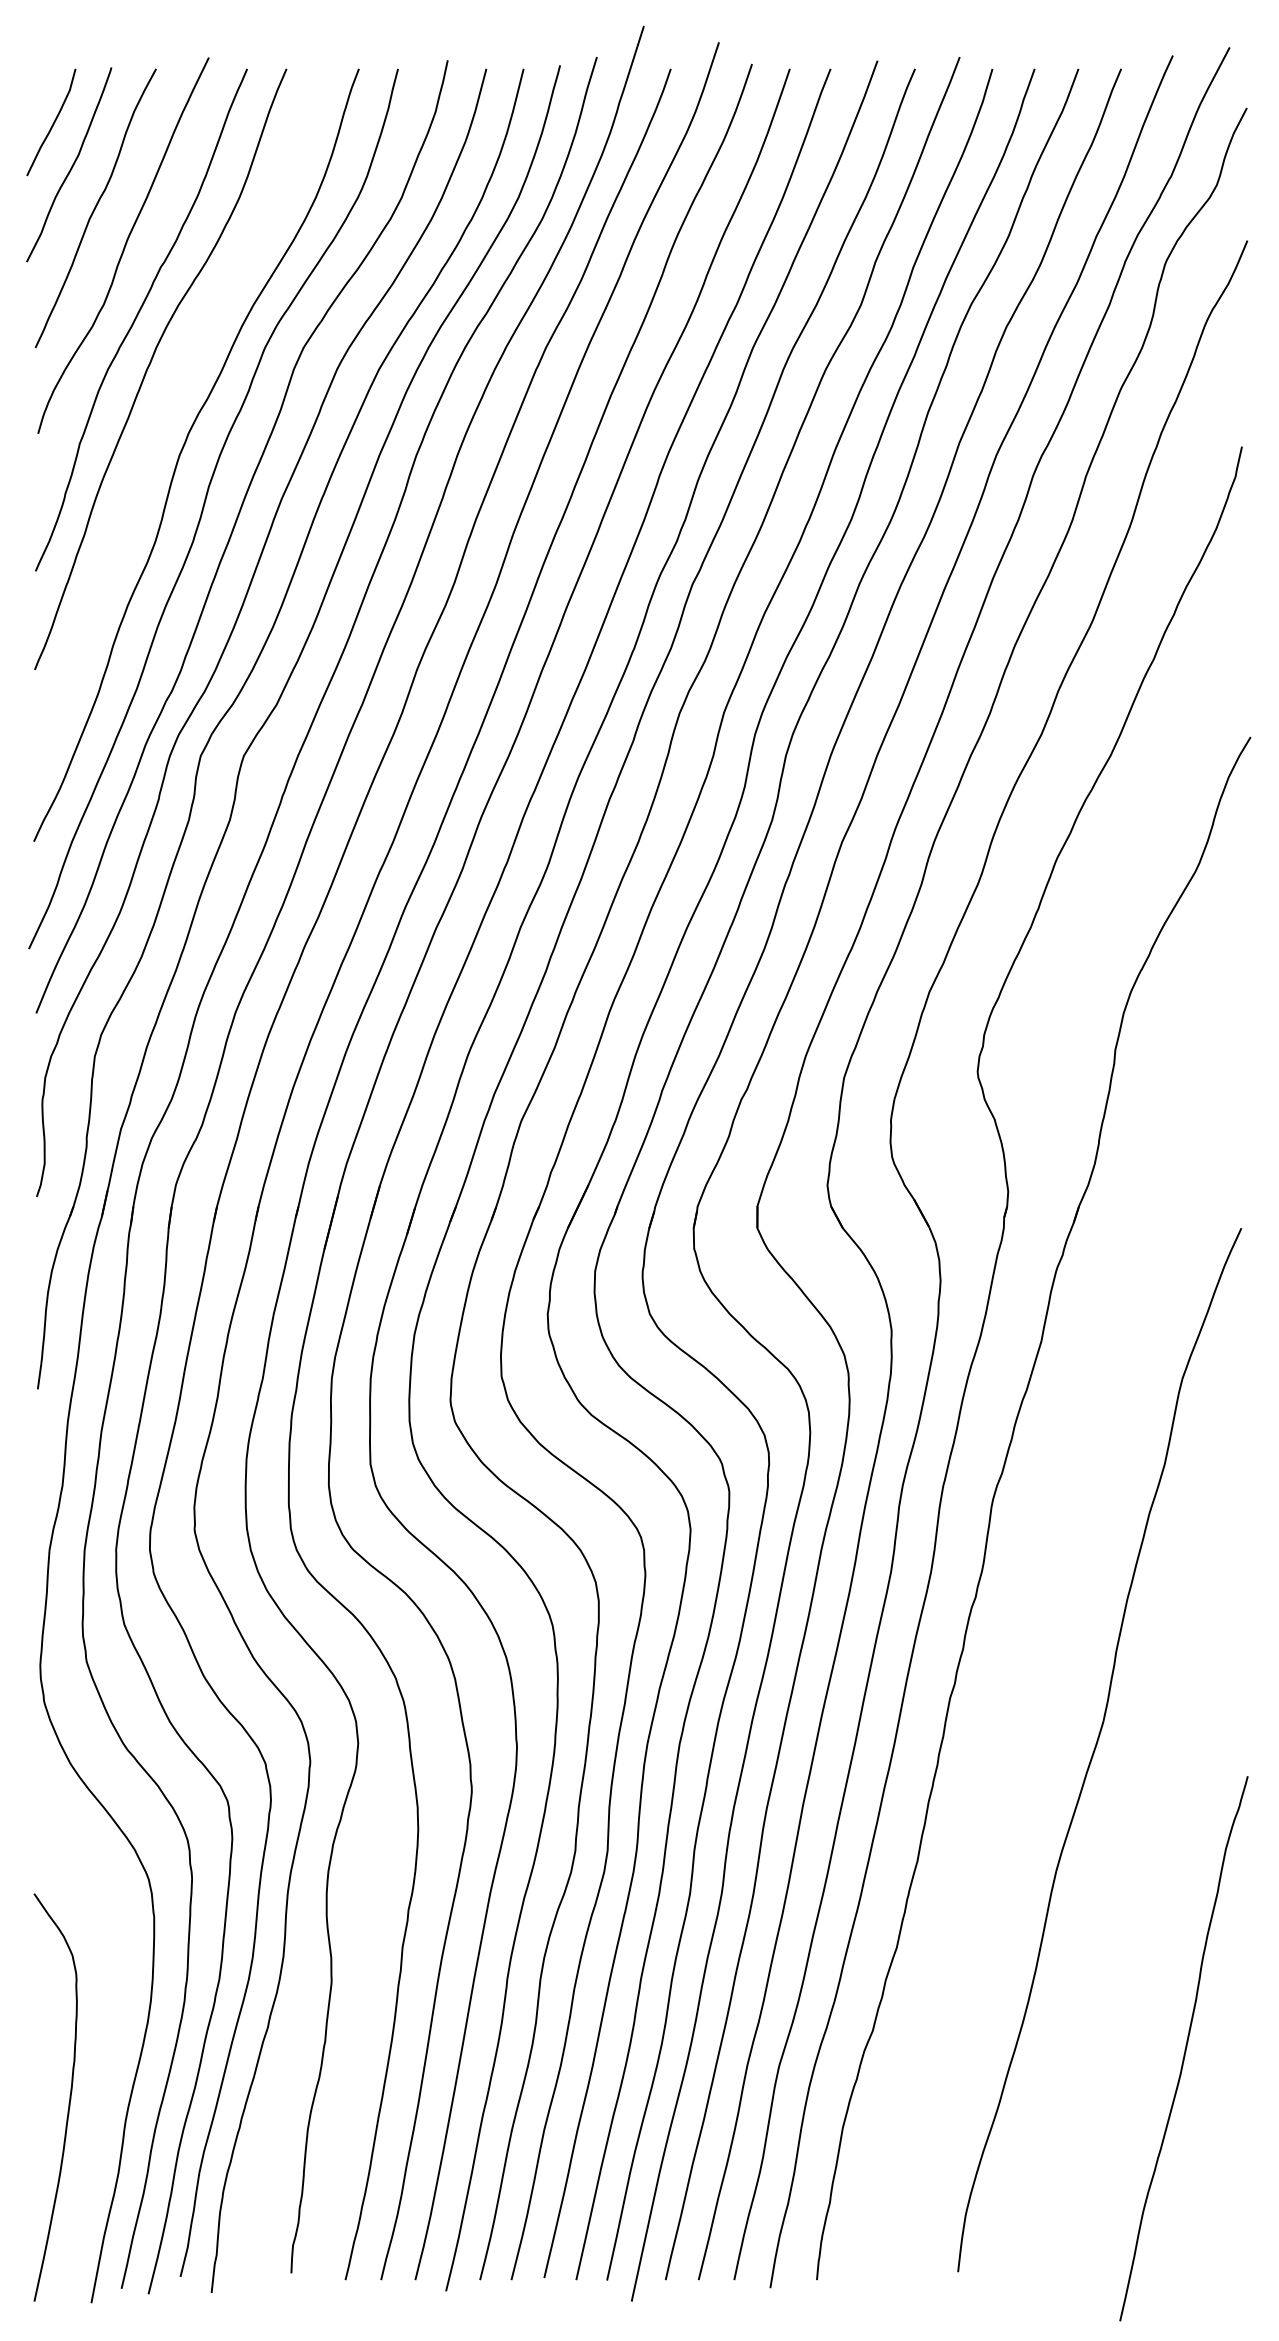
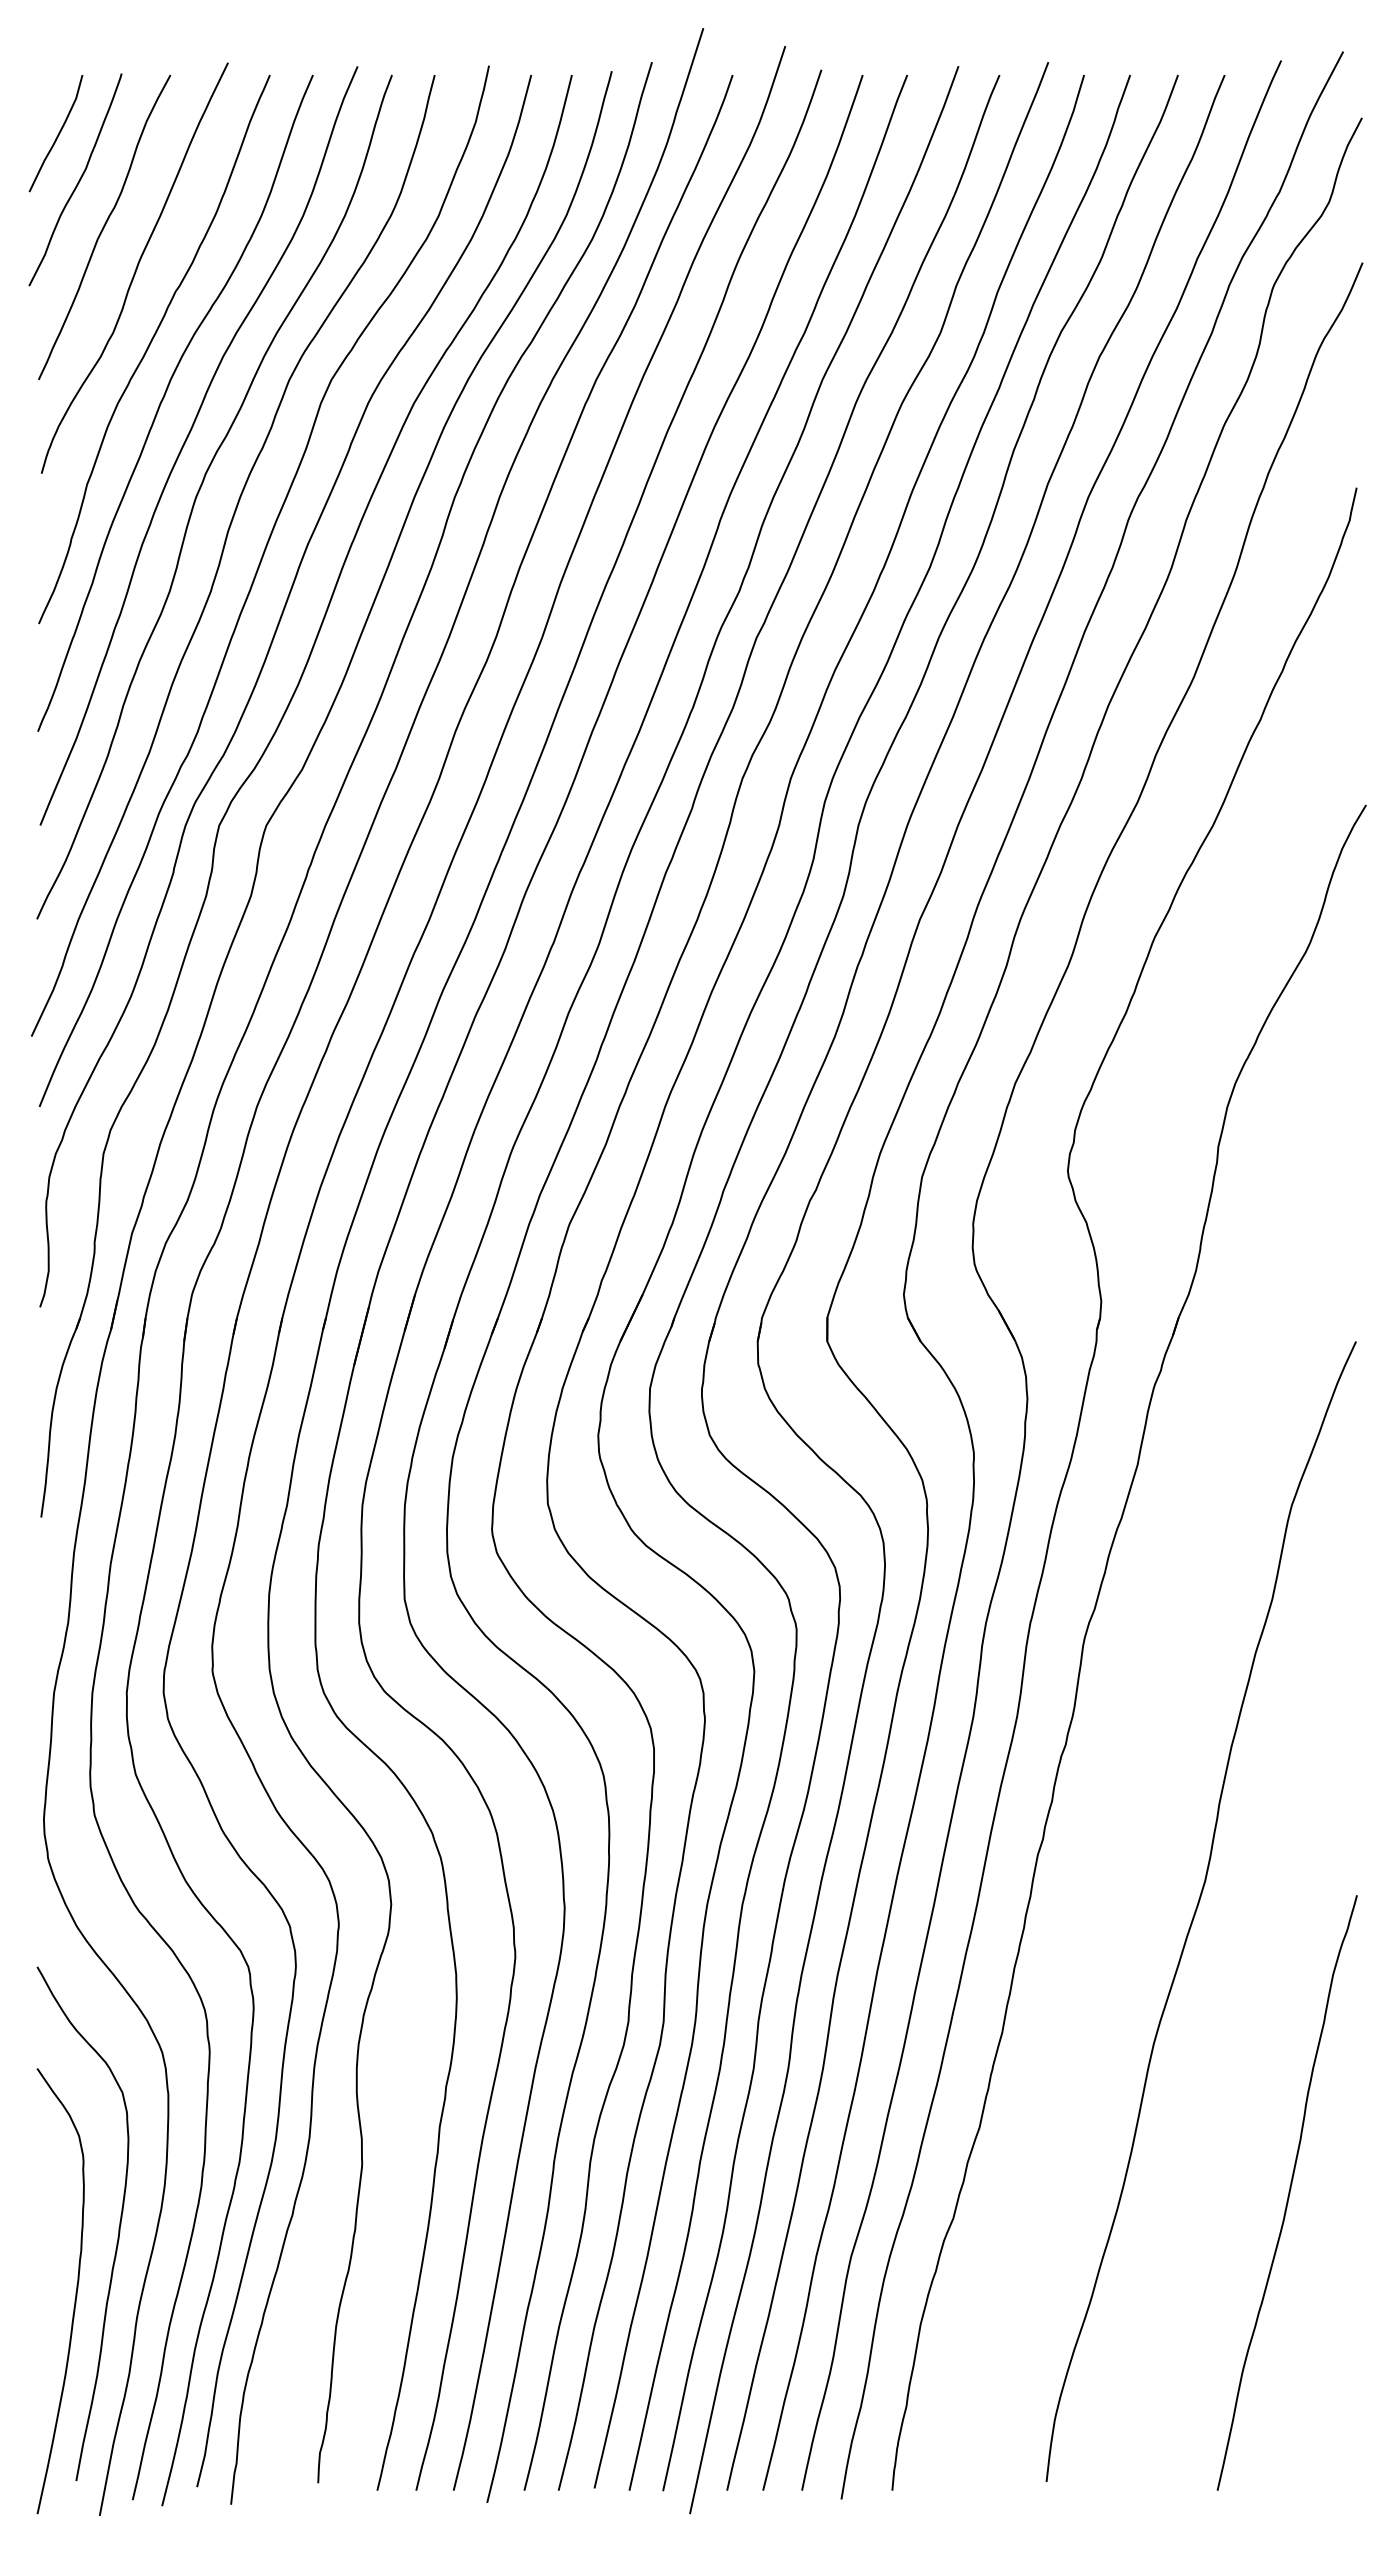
curve: (171, 402) -> (187, 439), added
curve: (108, 2039) -> (118, 2227), added
curve: (1185, 2048) -> (1288, 2192), moved

